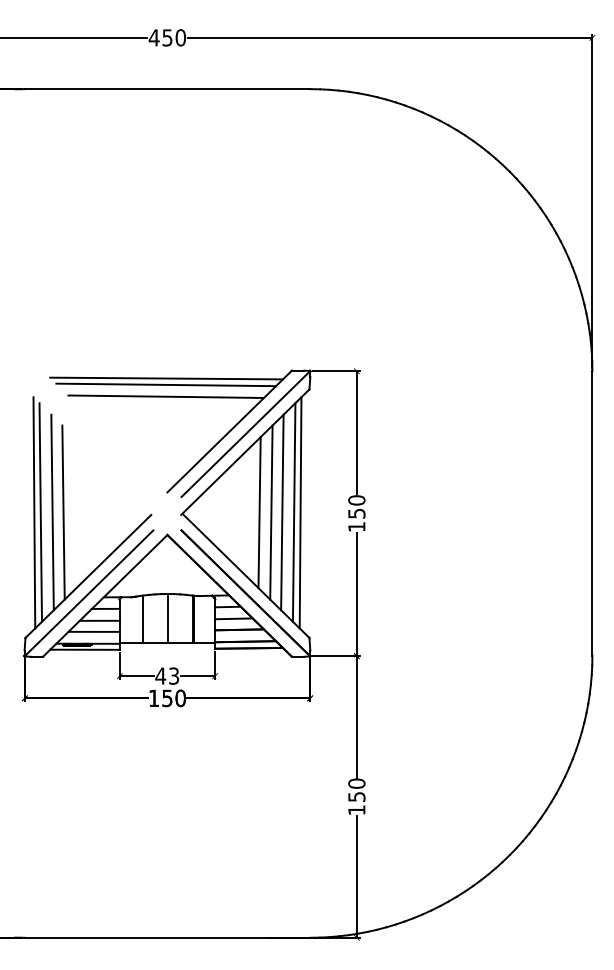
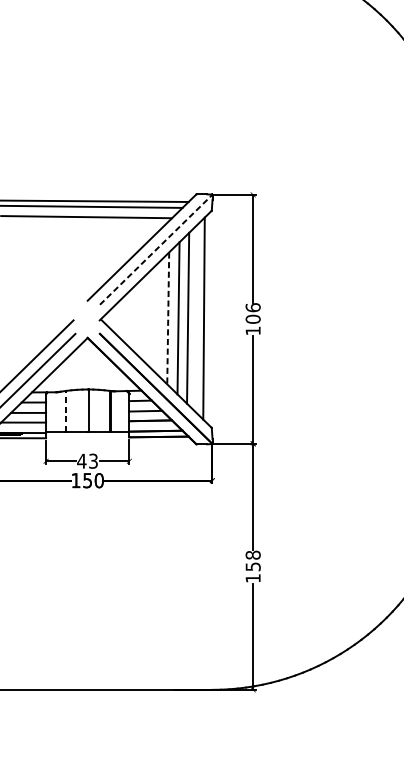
line: (245, 434) -> (155, 250), solid -> dashed
text: (356, 506) -> (252, 313), 150 -> 106
line: (293, 512) -> (197, 318), removed
line: (259, 513) -> (168, 319), solid -> dashed
line: (142, 619) -> (65, 411), solid -> dashed
text: (356, 783) -> (252, 555), 150 -> 158

